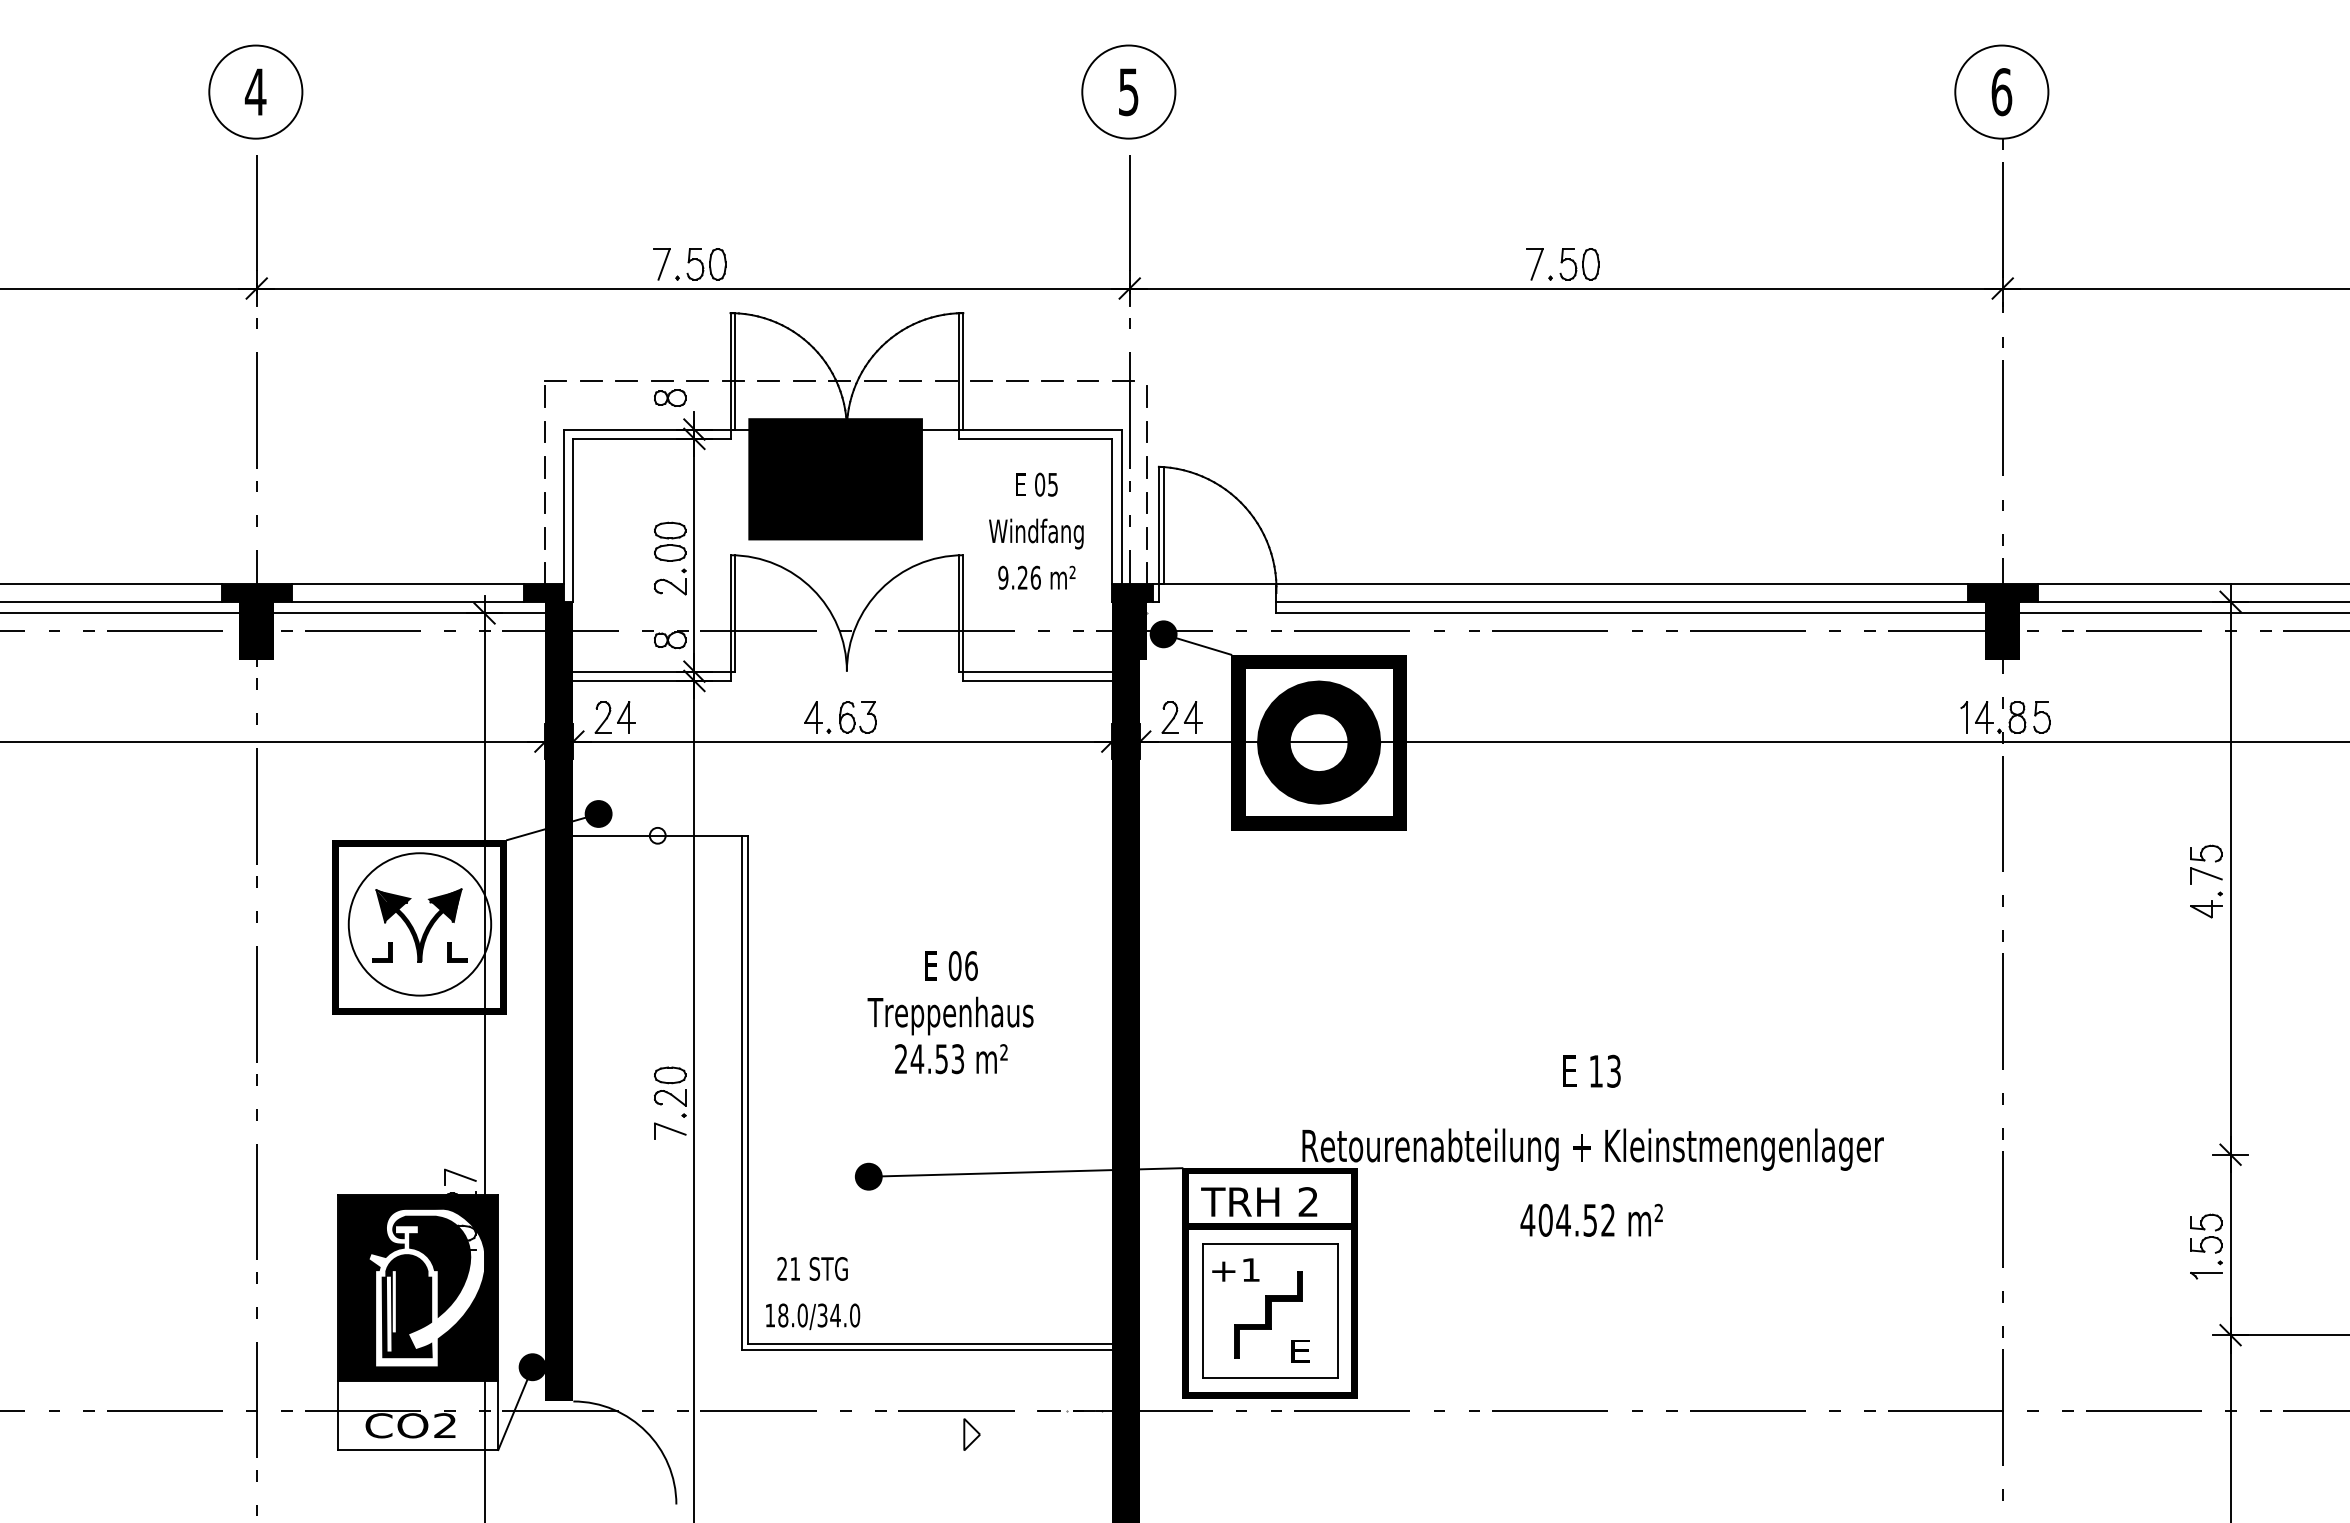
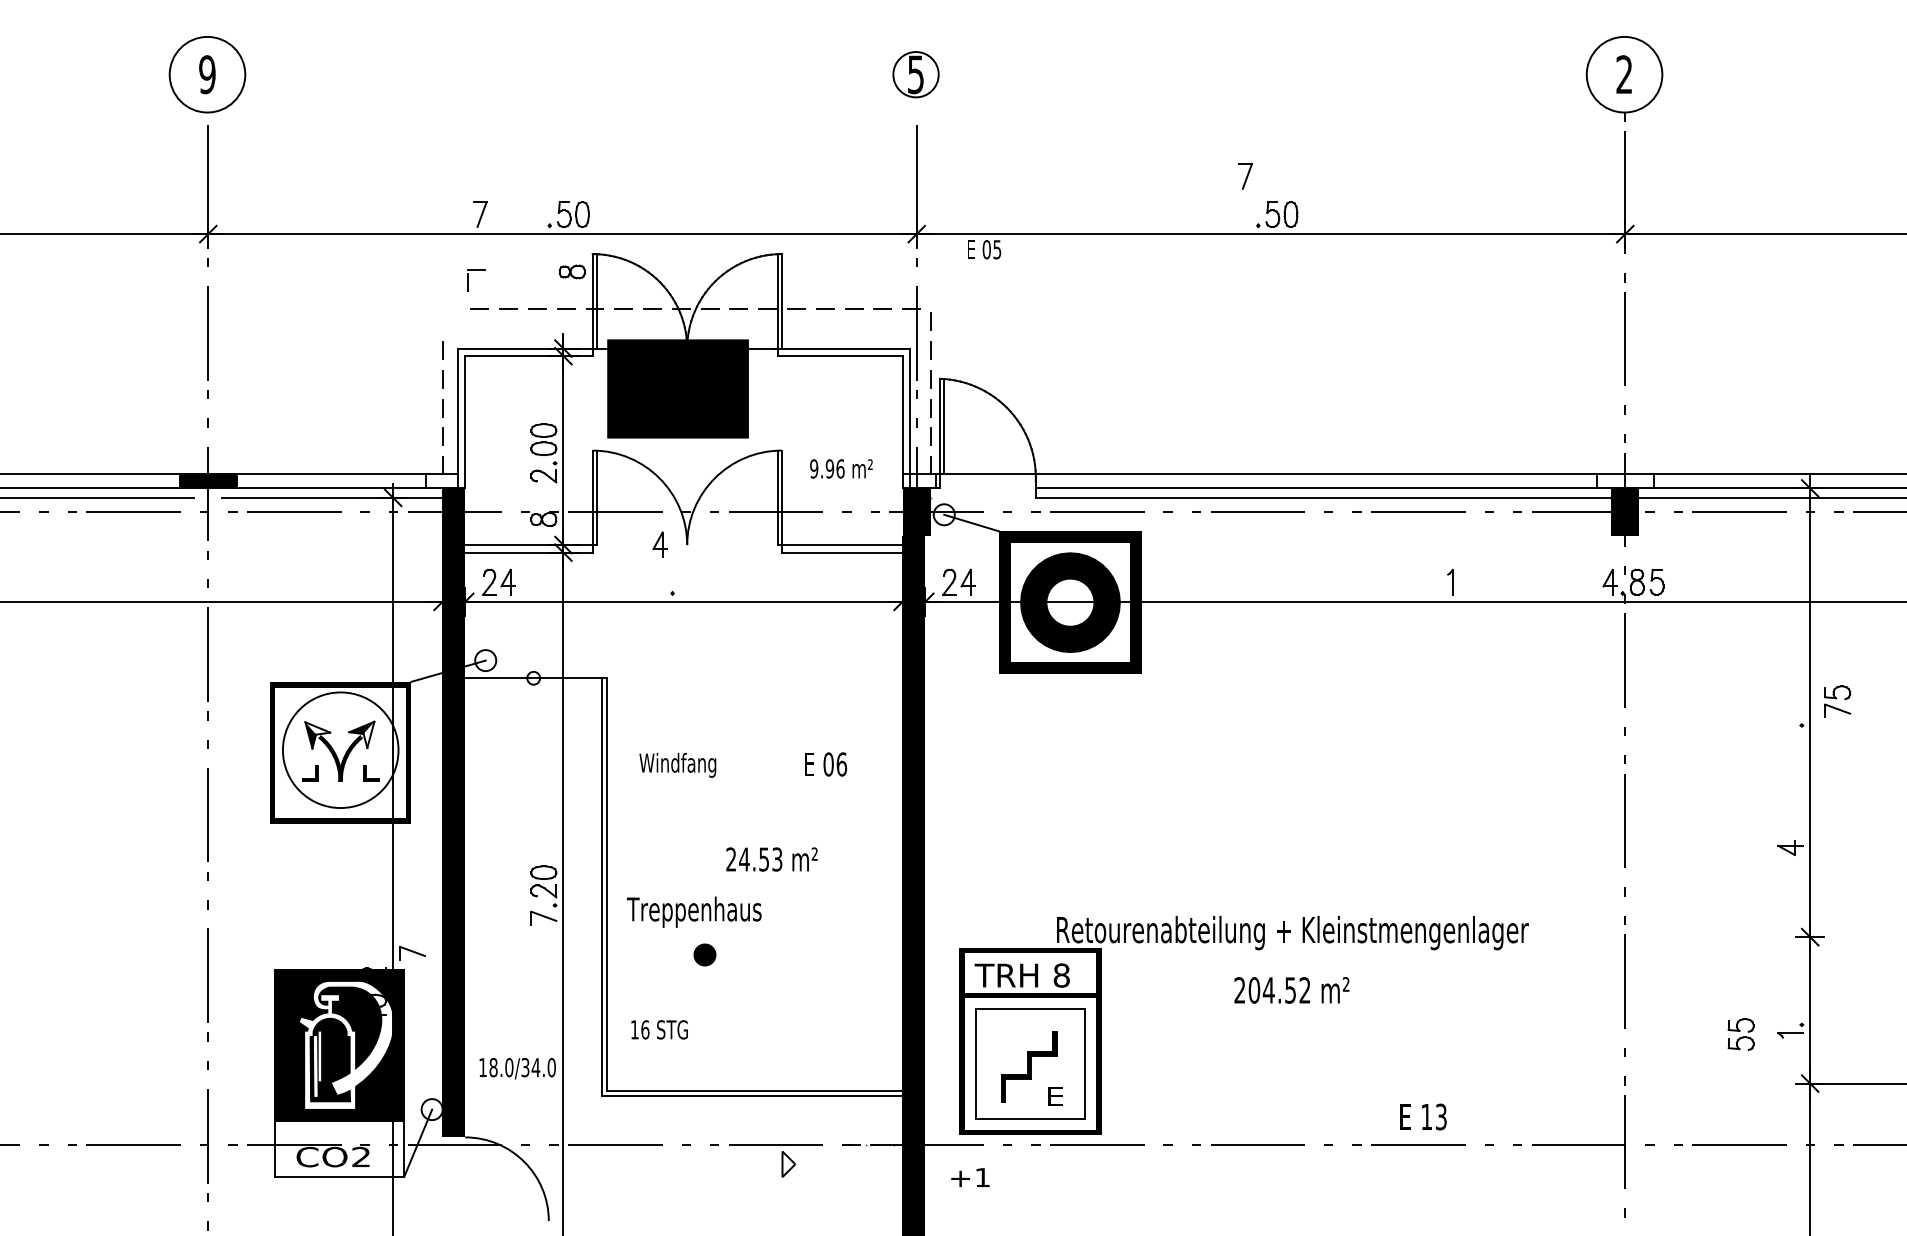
circle: (1128, 91) -> (915, 74), size x0.6
text: (255, 92) -> (207, 75), 4 -> 9
text: (2001, 92) -> (1624, 75), 6 -> 2
part: (661, 264) -> (479, 214), moved
part: (1534, 264) -> (1245, 176), moved
part: (545, 393) -> (467, 280), moved
part: (670, 397) -> (572, 271), moved
text: (1036, 484) -> (983, 249), moved
text: (1036, 533) -> (677, 764), moved
text: (1022, 577) -> (829, 468), 9.26 -> 9.96
fill: (544, 592) -> (441, 480), removed
fill: (1132, 592) -> (919, 480), removed
fill: (2002, 592) -> (1625, 480), removed
fill: (256, 630) -> (208, 511), removed
fill: (1163, 634) -> (944, 514), removed
part: (813, 717) -> (660, 544), moved
part: (857, 717) -> (695, 582), removed
part: (1964, 717) -> (1450, 582), moved
fill: (598, 813) -> (485, 660), removed
part: (2206, 864) -> (1837, 701), moved
fill: (393, 906) -> (319, 735), removed
fill: (444, 906) -> (360, 735), removed
part: (2206, 909) -> (1790, 848), moved
text: (951, 965) -> (825, 764), moved
text: (950, 1015) -> (694, 911), moved
text: (1591, 1070) -> (1423, 1116), moved
line: (1025, 1172) -> (832, 951), removed
part: (460, 1176) -> (412, 952), moved
text: (1308, 1202) -> (1061, 975), 2 -> 8
text: (1527, 1219) -> (1239, 989), 404.52 -> 204.52
part: (2206, 1233) -> (1741, 1034), moved
text: (788, 1268) -> (639, 1029), 21 -> 16
text: (1235, 1269) -> (970, 1177), moved
text: (813, 1316) -> (518, 1068), moved
fill: (532, 1367) -> (432, 1109), removed

